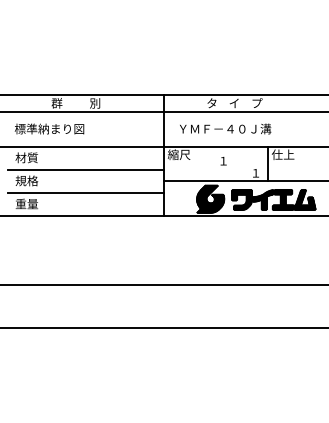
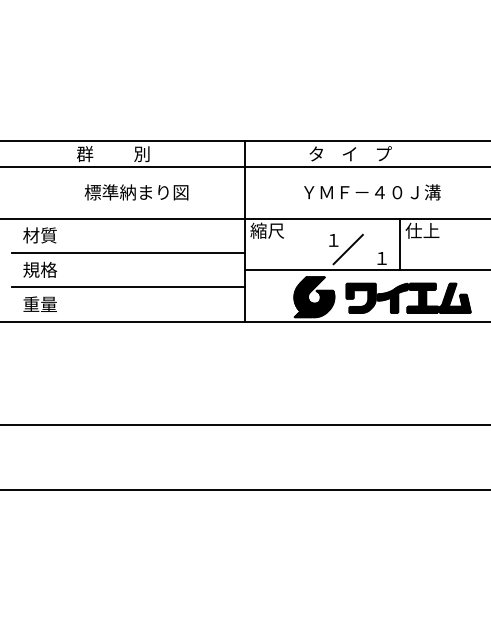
text: (49, 128) -> (136, 191), moved
text: (225, 128) -> (372, 191), moved
line: (233, 167) -> (348, 249), added

